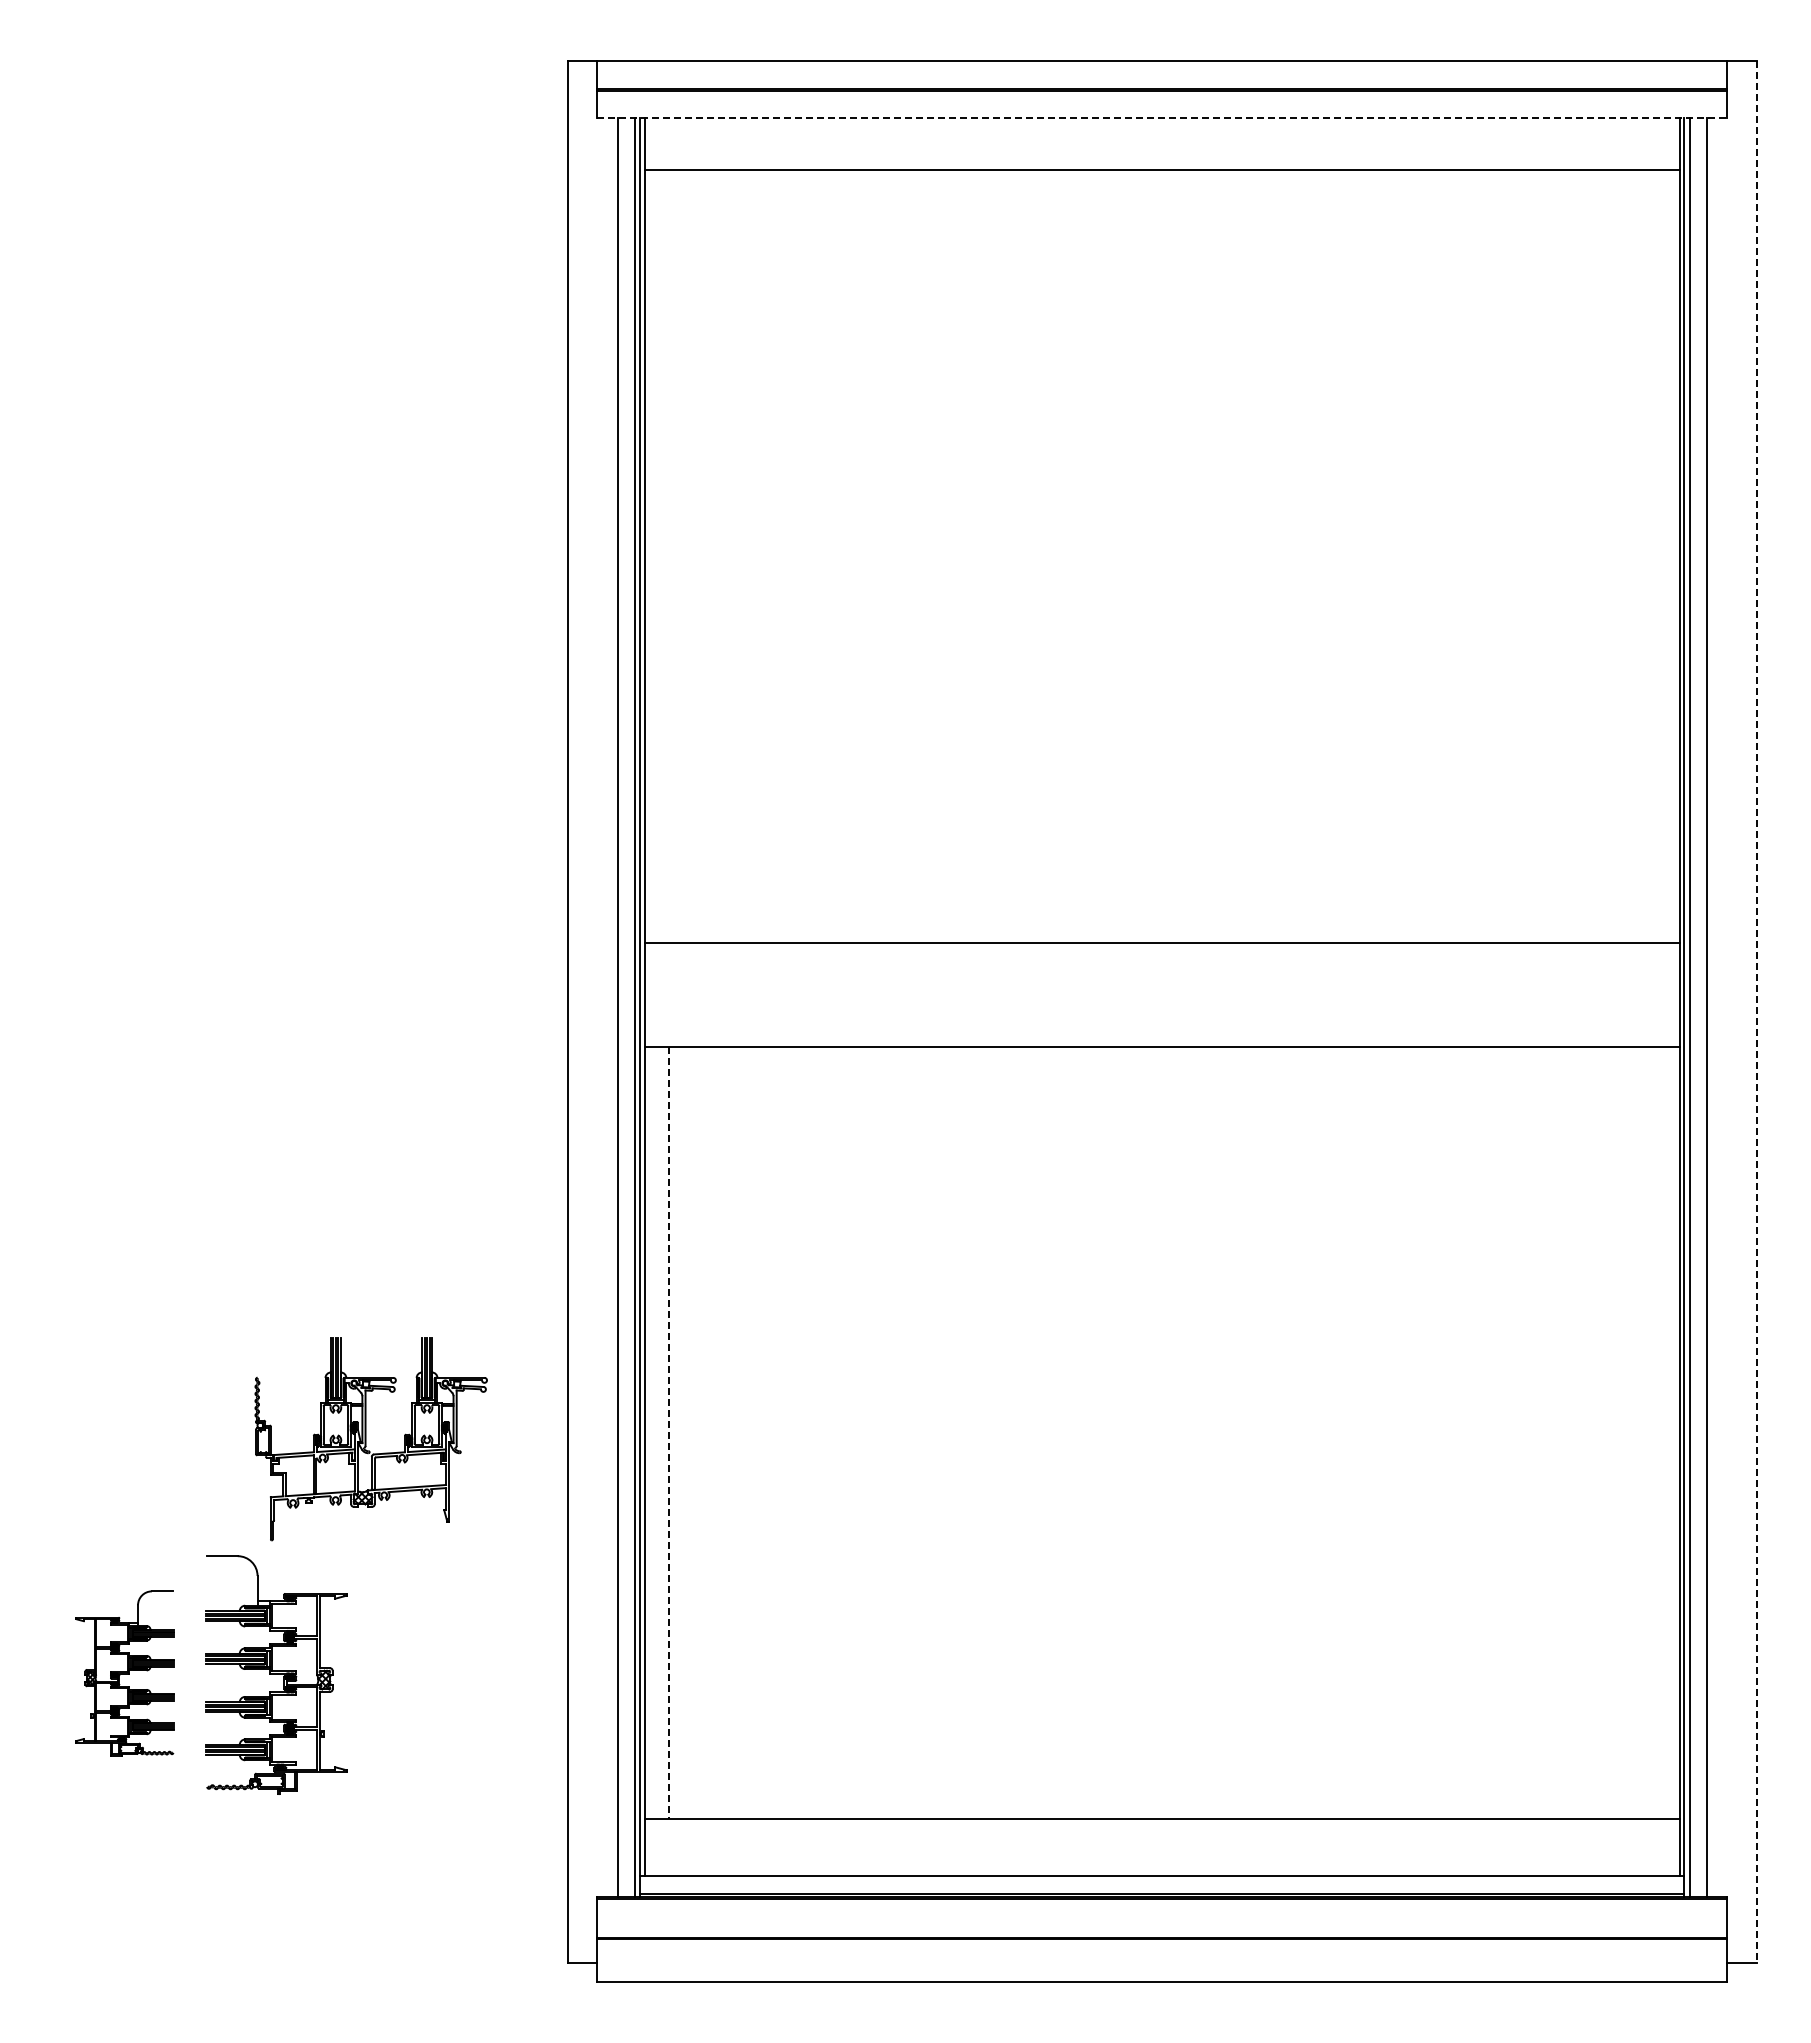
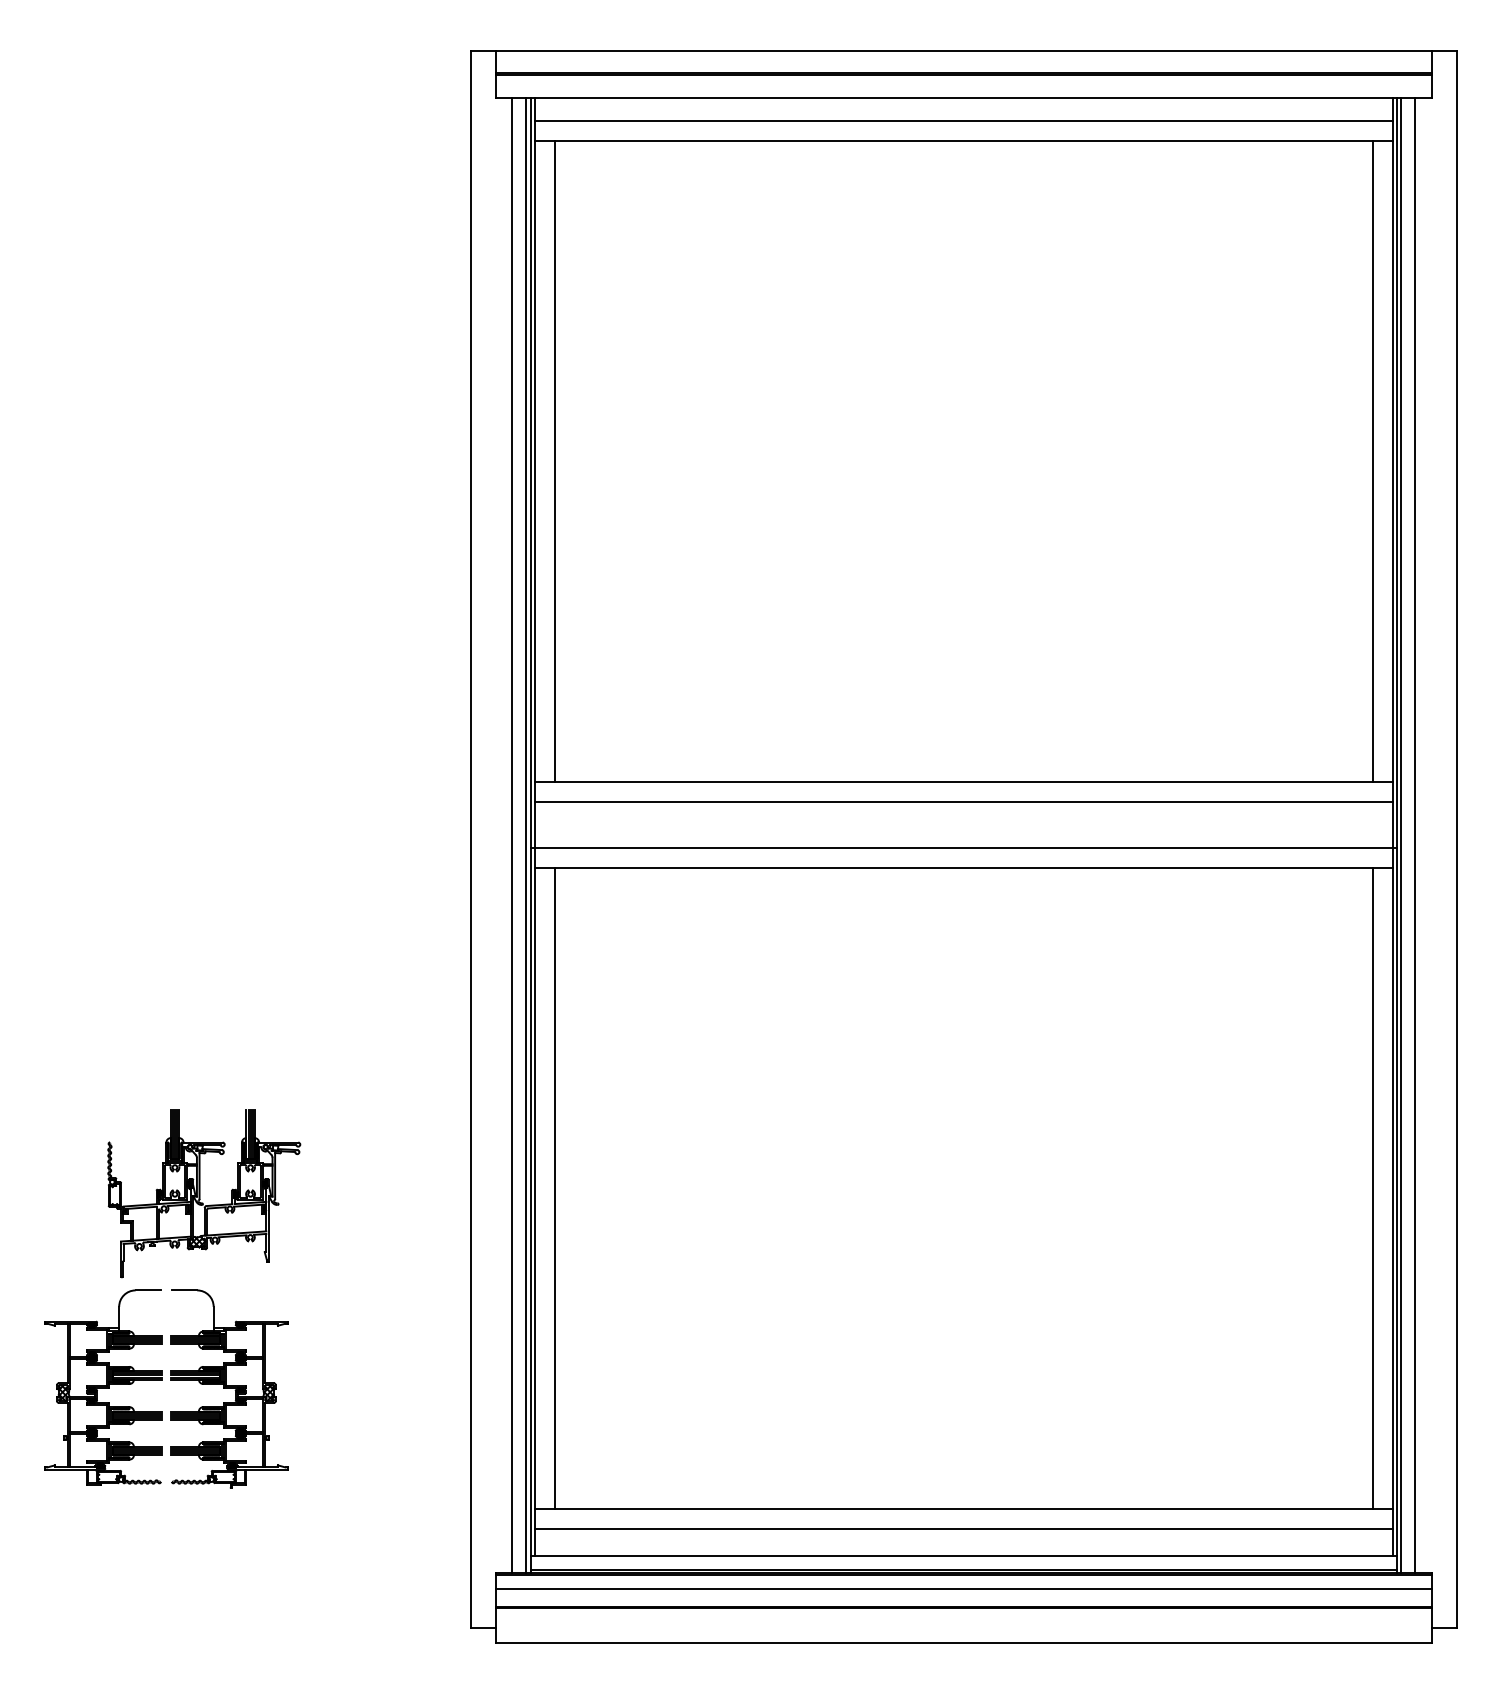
line: (1162, 118) -> (964, 98), dashed -> solid
line: (1161, 145) -> (963, 120), added
line: (669, 556) -> (555, 461), added
line: (1654, 556) -> (1372, 461), added
line: (1161, 967) -> (963, 802), added
line: (1756, 1012) -> (1456, 839), dashed -> solid
line: (1161, 1022) -> (963, 847), added
line: (1654, 1432) -> (1372, 1187), added
line: (669, 1433) -> (555, 1188), dashed -> solid
part: (370, 1439) -> (203, 1193), moved
part: (124, 1673) -> (103, 1387), size x1.43
line: (1161, 1844) -> (963, 1529), added
line: (1161, 1916) -> (963, 1589), added

